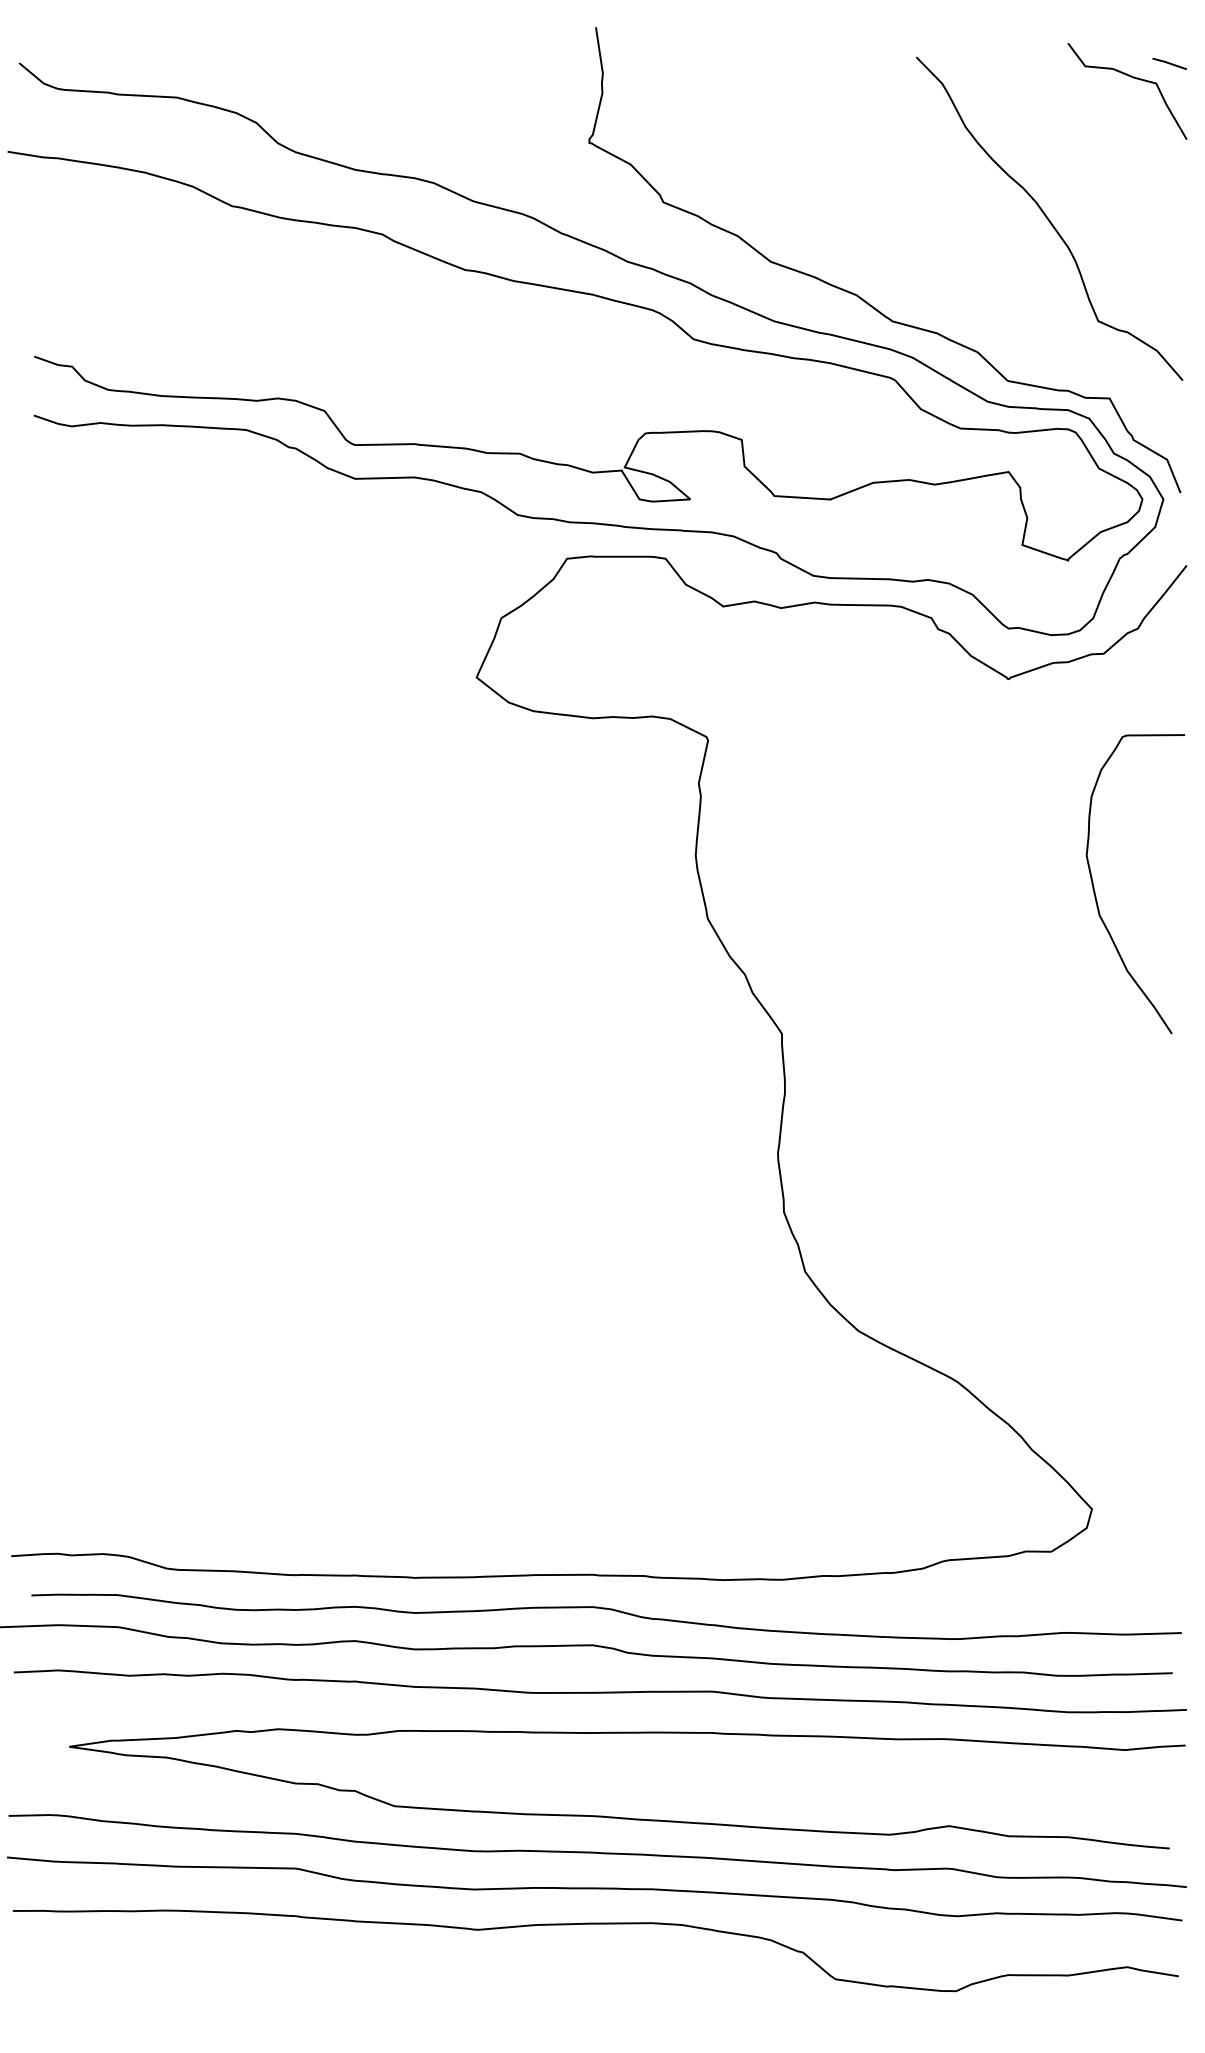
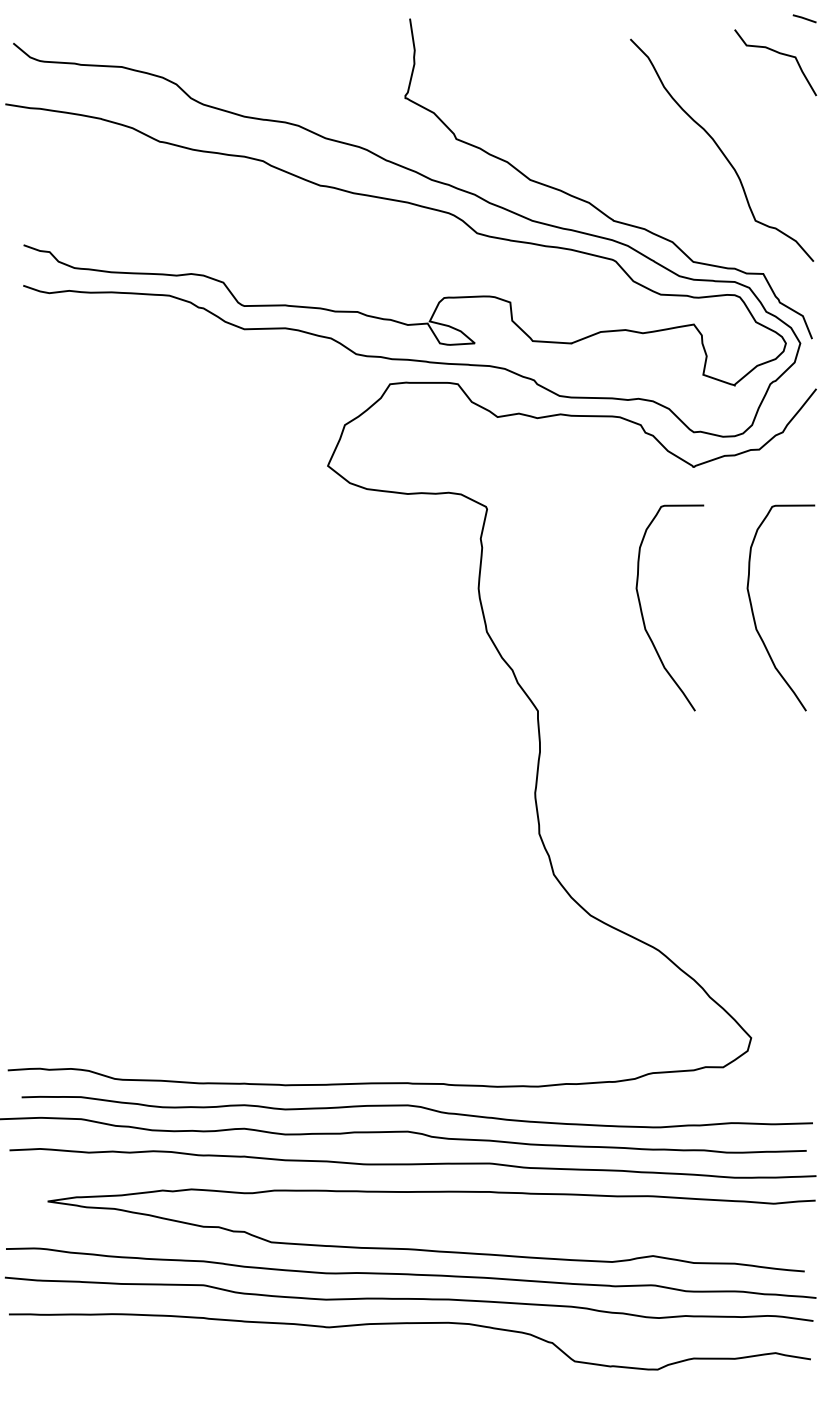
line: (1169, 63) -> (804, 18), moved
curve: (933, 887) -> (642, 610), added

